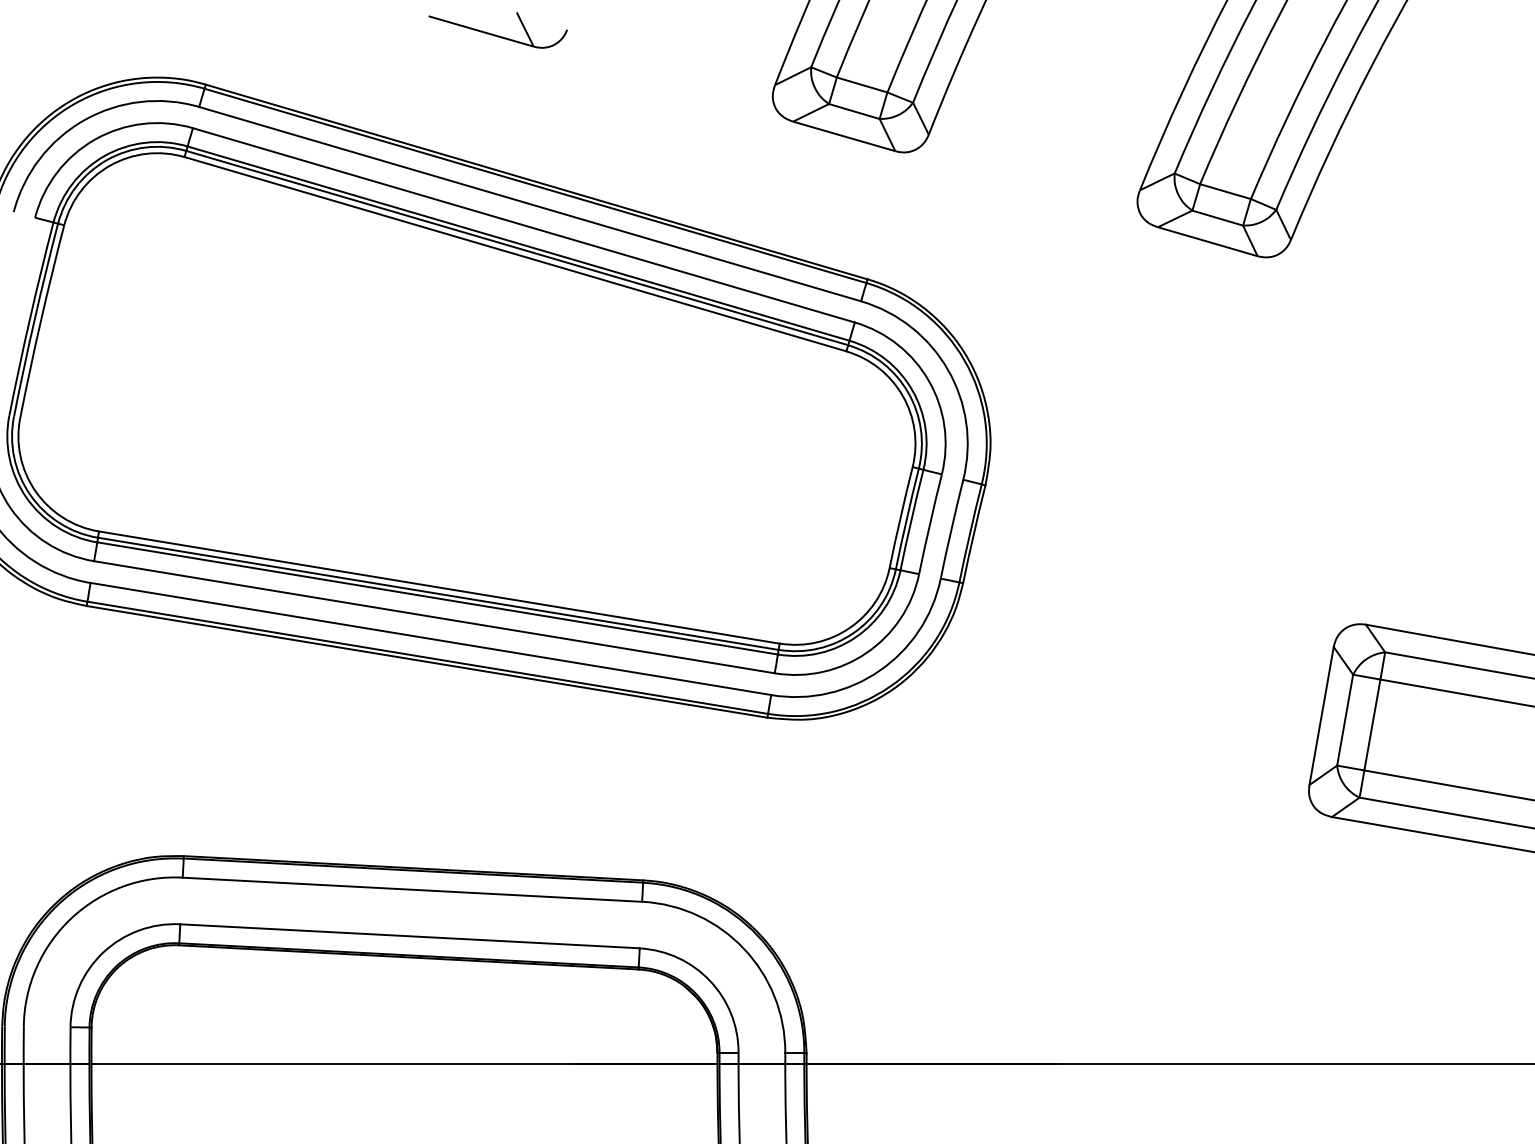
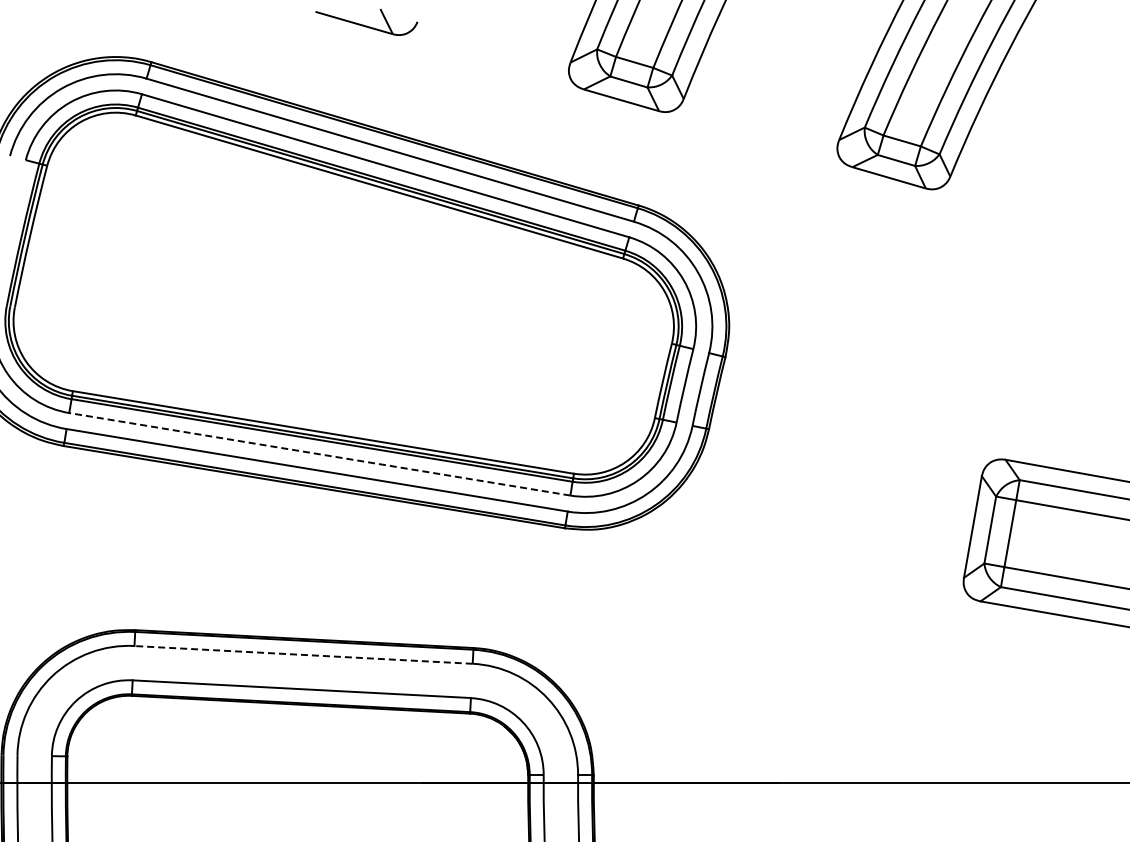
line: (434, 617) -> (319, 454), solid -> dashed
line: (412, 889) -> (303, 654), solid -> dashed

